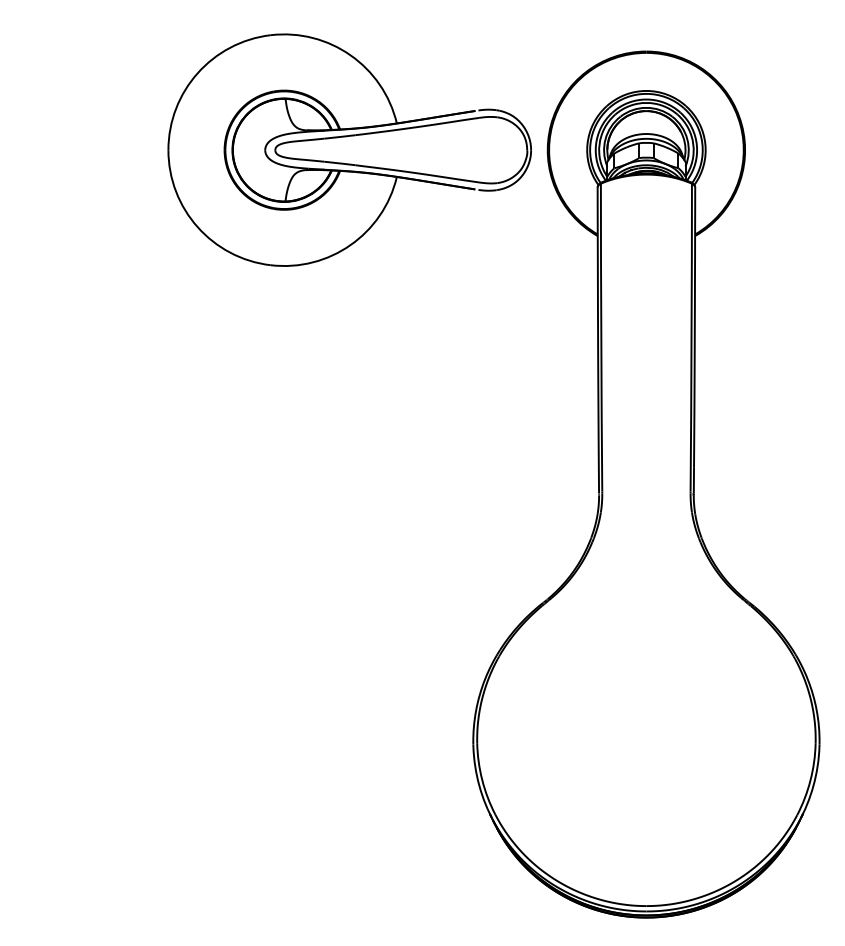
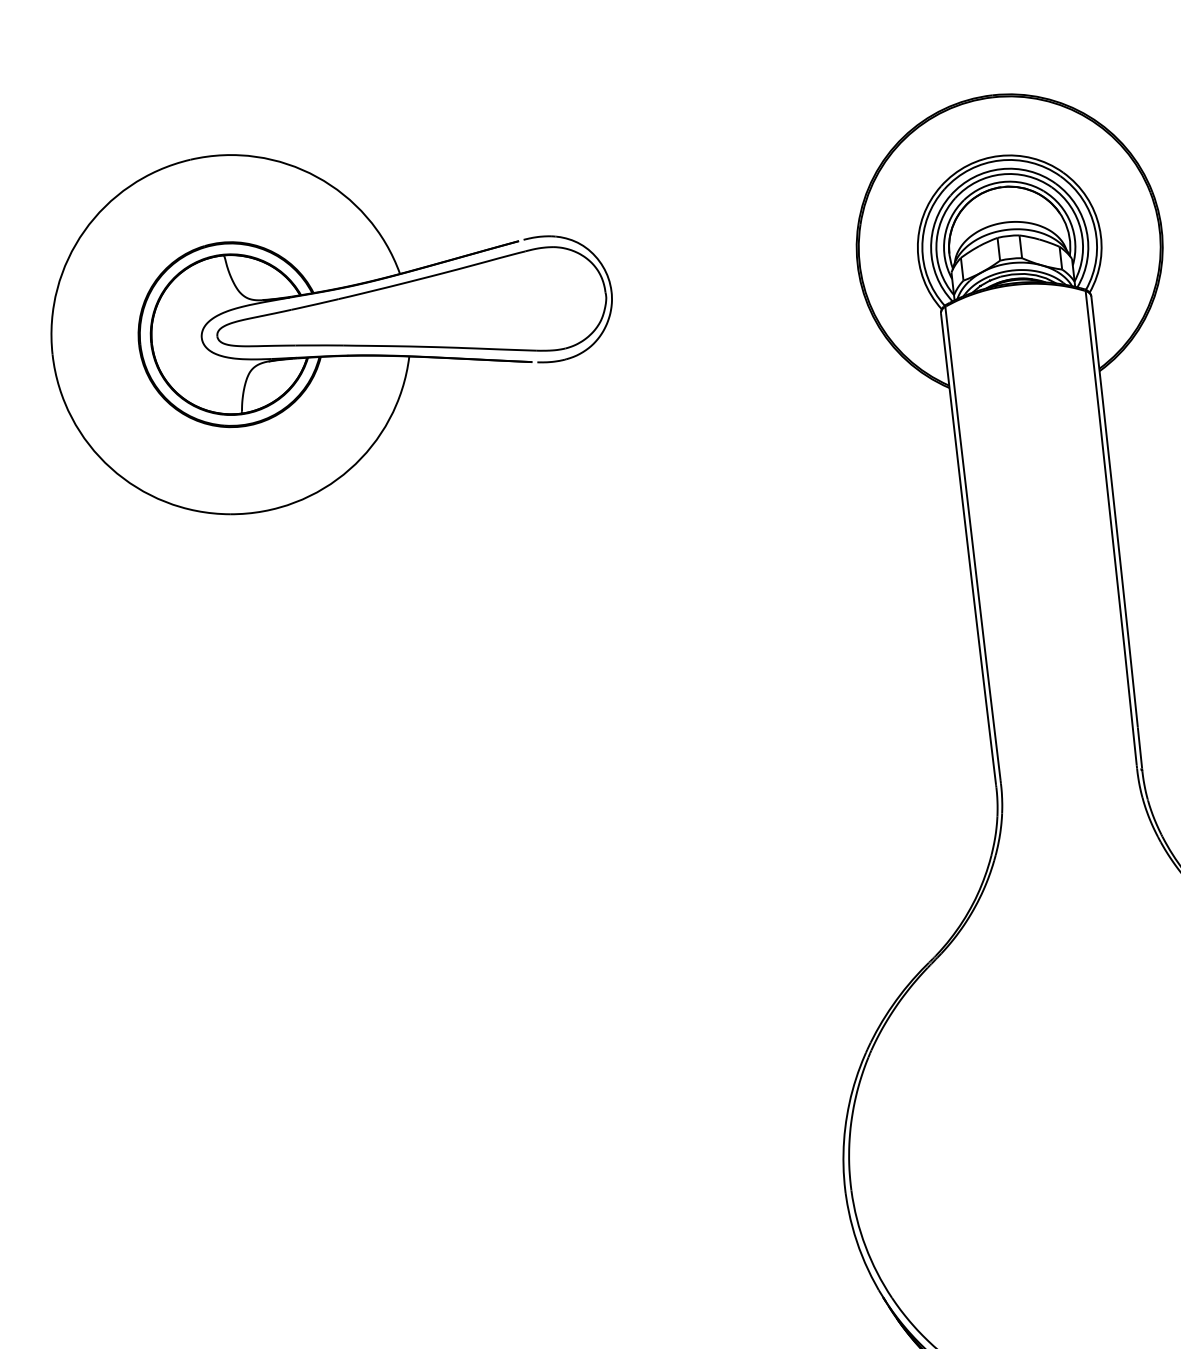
part: (349, 149) -> (331, 322), moved

